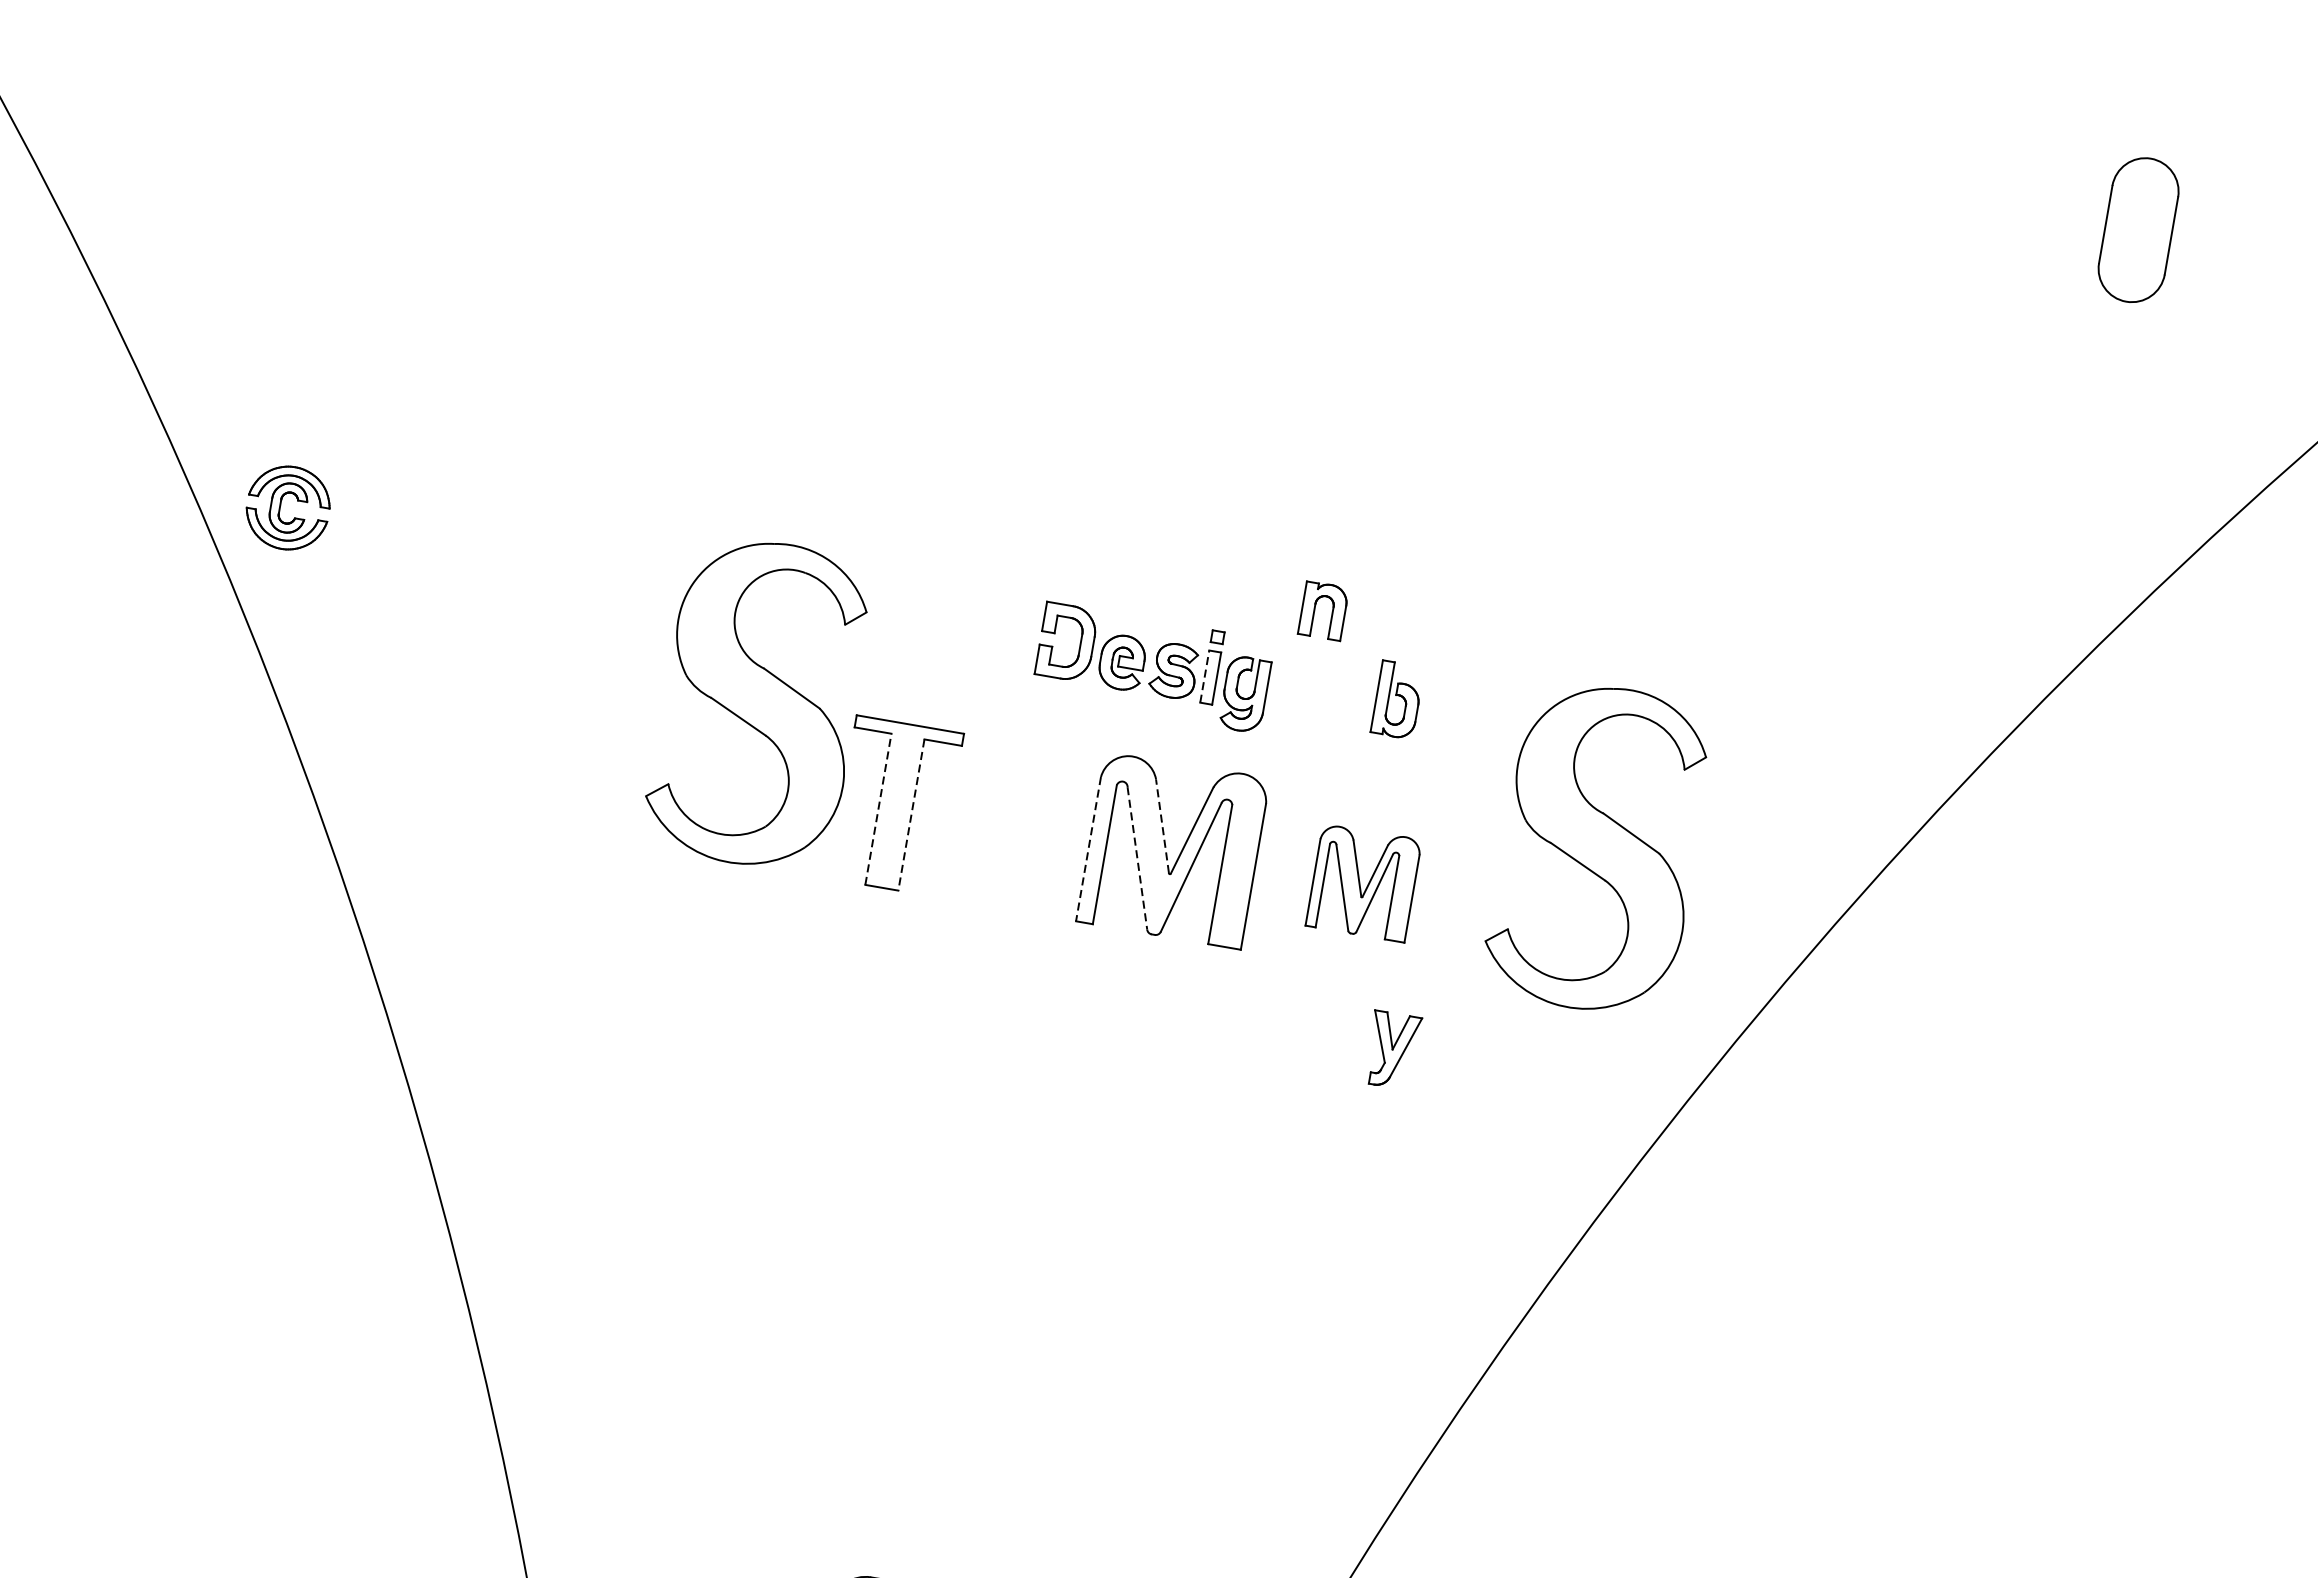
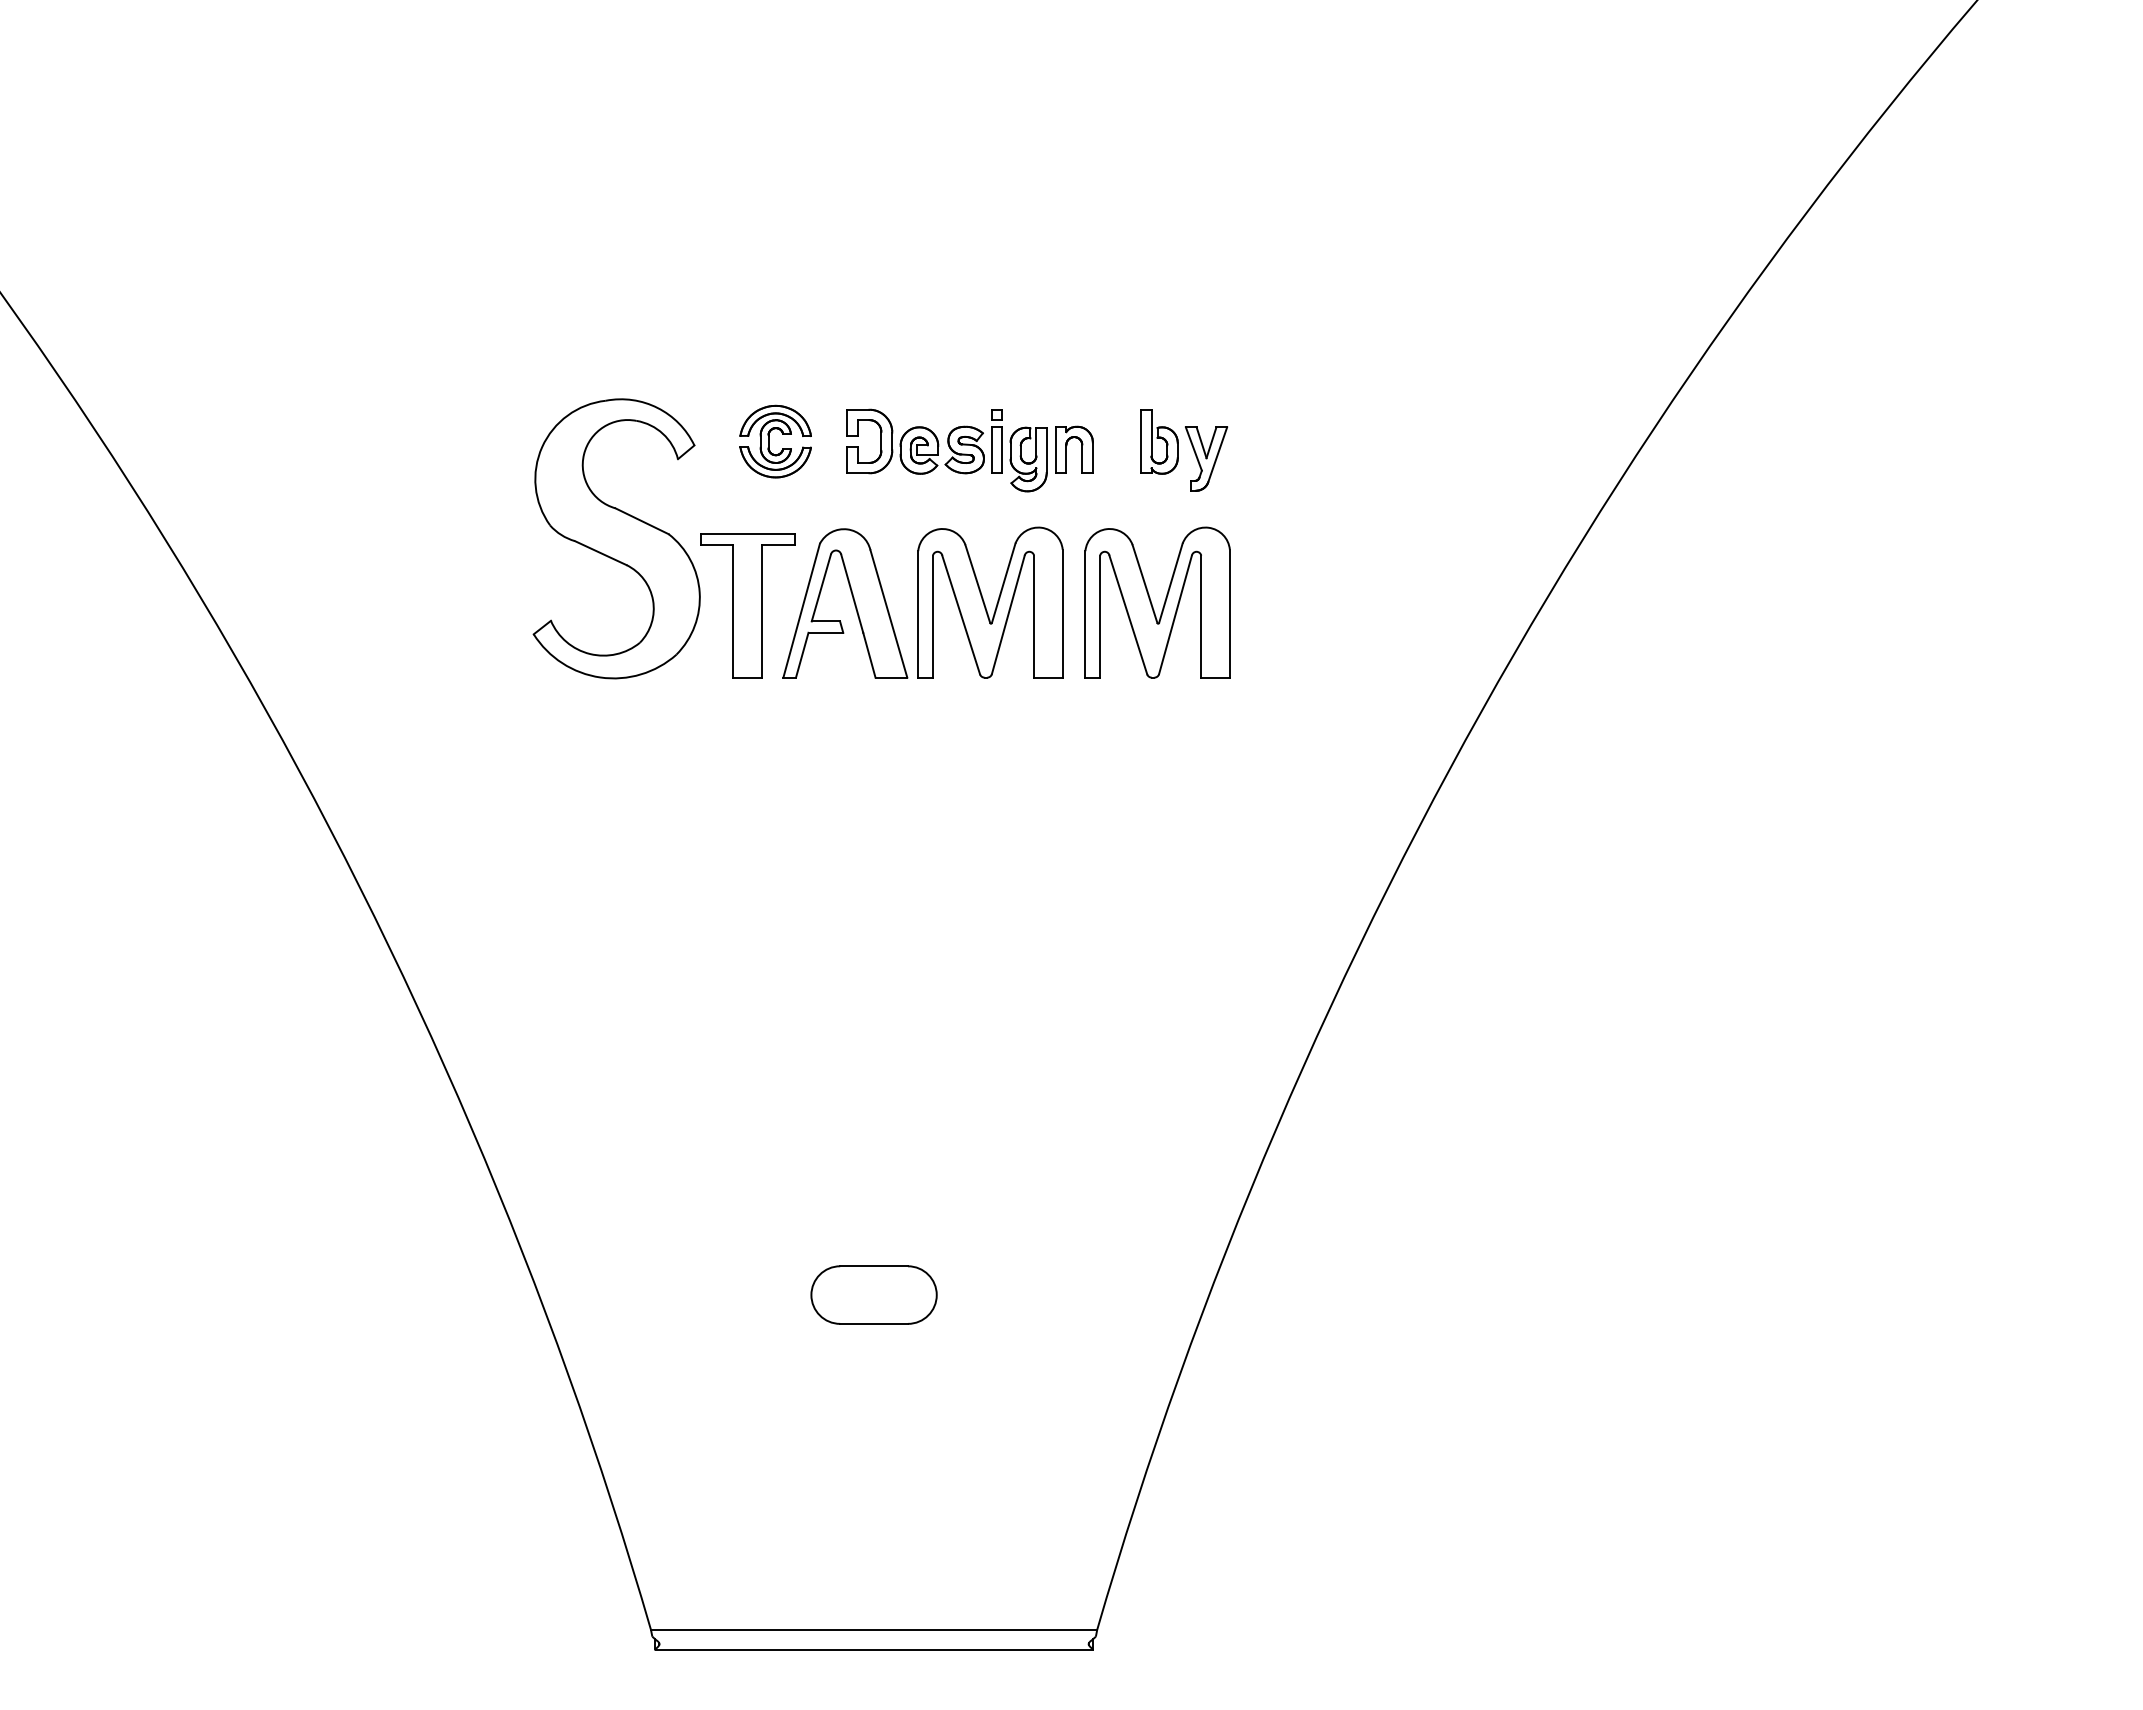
part: (287, 507) -> (775, 441), moved
part: (1331, 611) -> (1081, 449), moved
line: (1204, 676) -> (991, 450), dashed -> solid
line: (878, 808) -> (733, 610), dashed -> solid
line: (911, 815) -> (762, 611), dashed -> solid
part: (1016, 819) -> (852, 599), added
line: (1162, 825) -> (977, 583), dashed -> solid
part: (1598, 848) -> (1352, 538), removed
line: (1088, 849) -> (918, 614), dashed -> solid
line: (1137, 858) -> (961, 615), dashed -> solid
part: (1363, 882) -> (1157, 602), size x1.67
part: (1392, 1049) -> (1206, 458), moved

